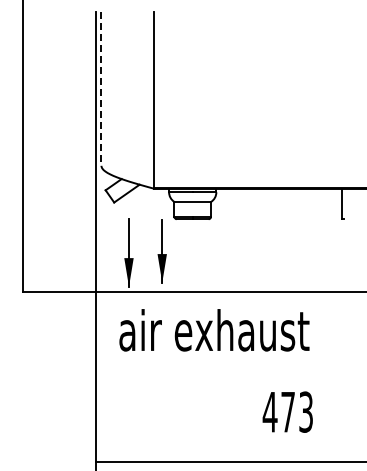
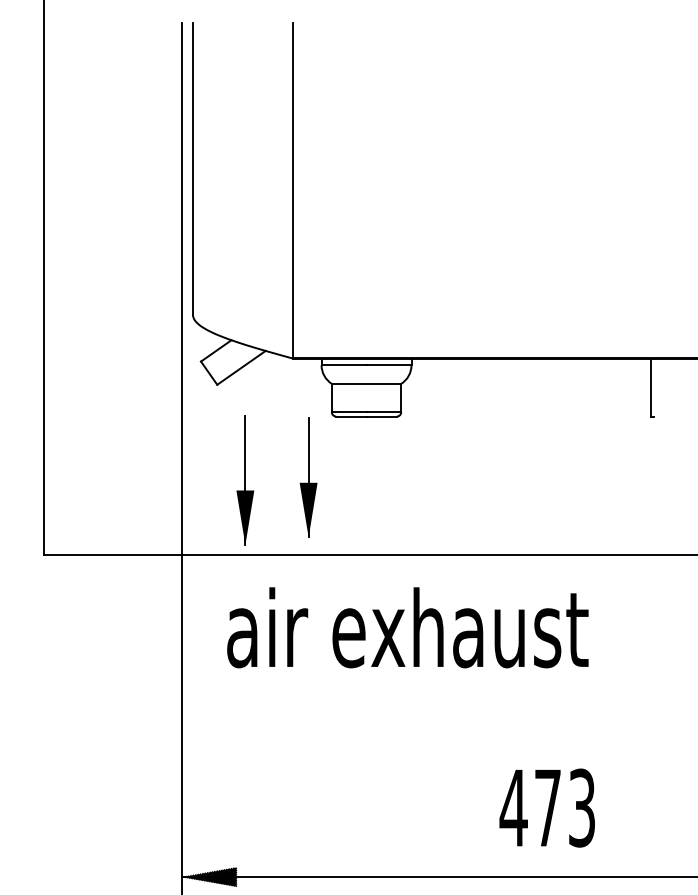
line: (101, 88) -> (193, 168), dashed -> solid
text: (287, 411) -> (546, 806), moved
hatch: (109, 461) -> (208, 877), added

